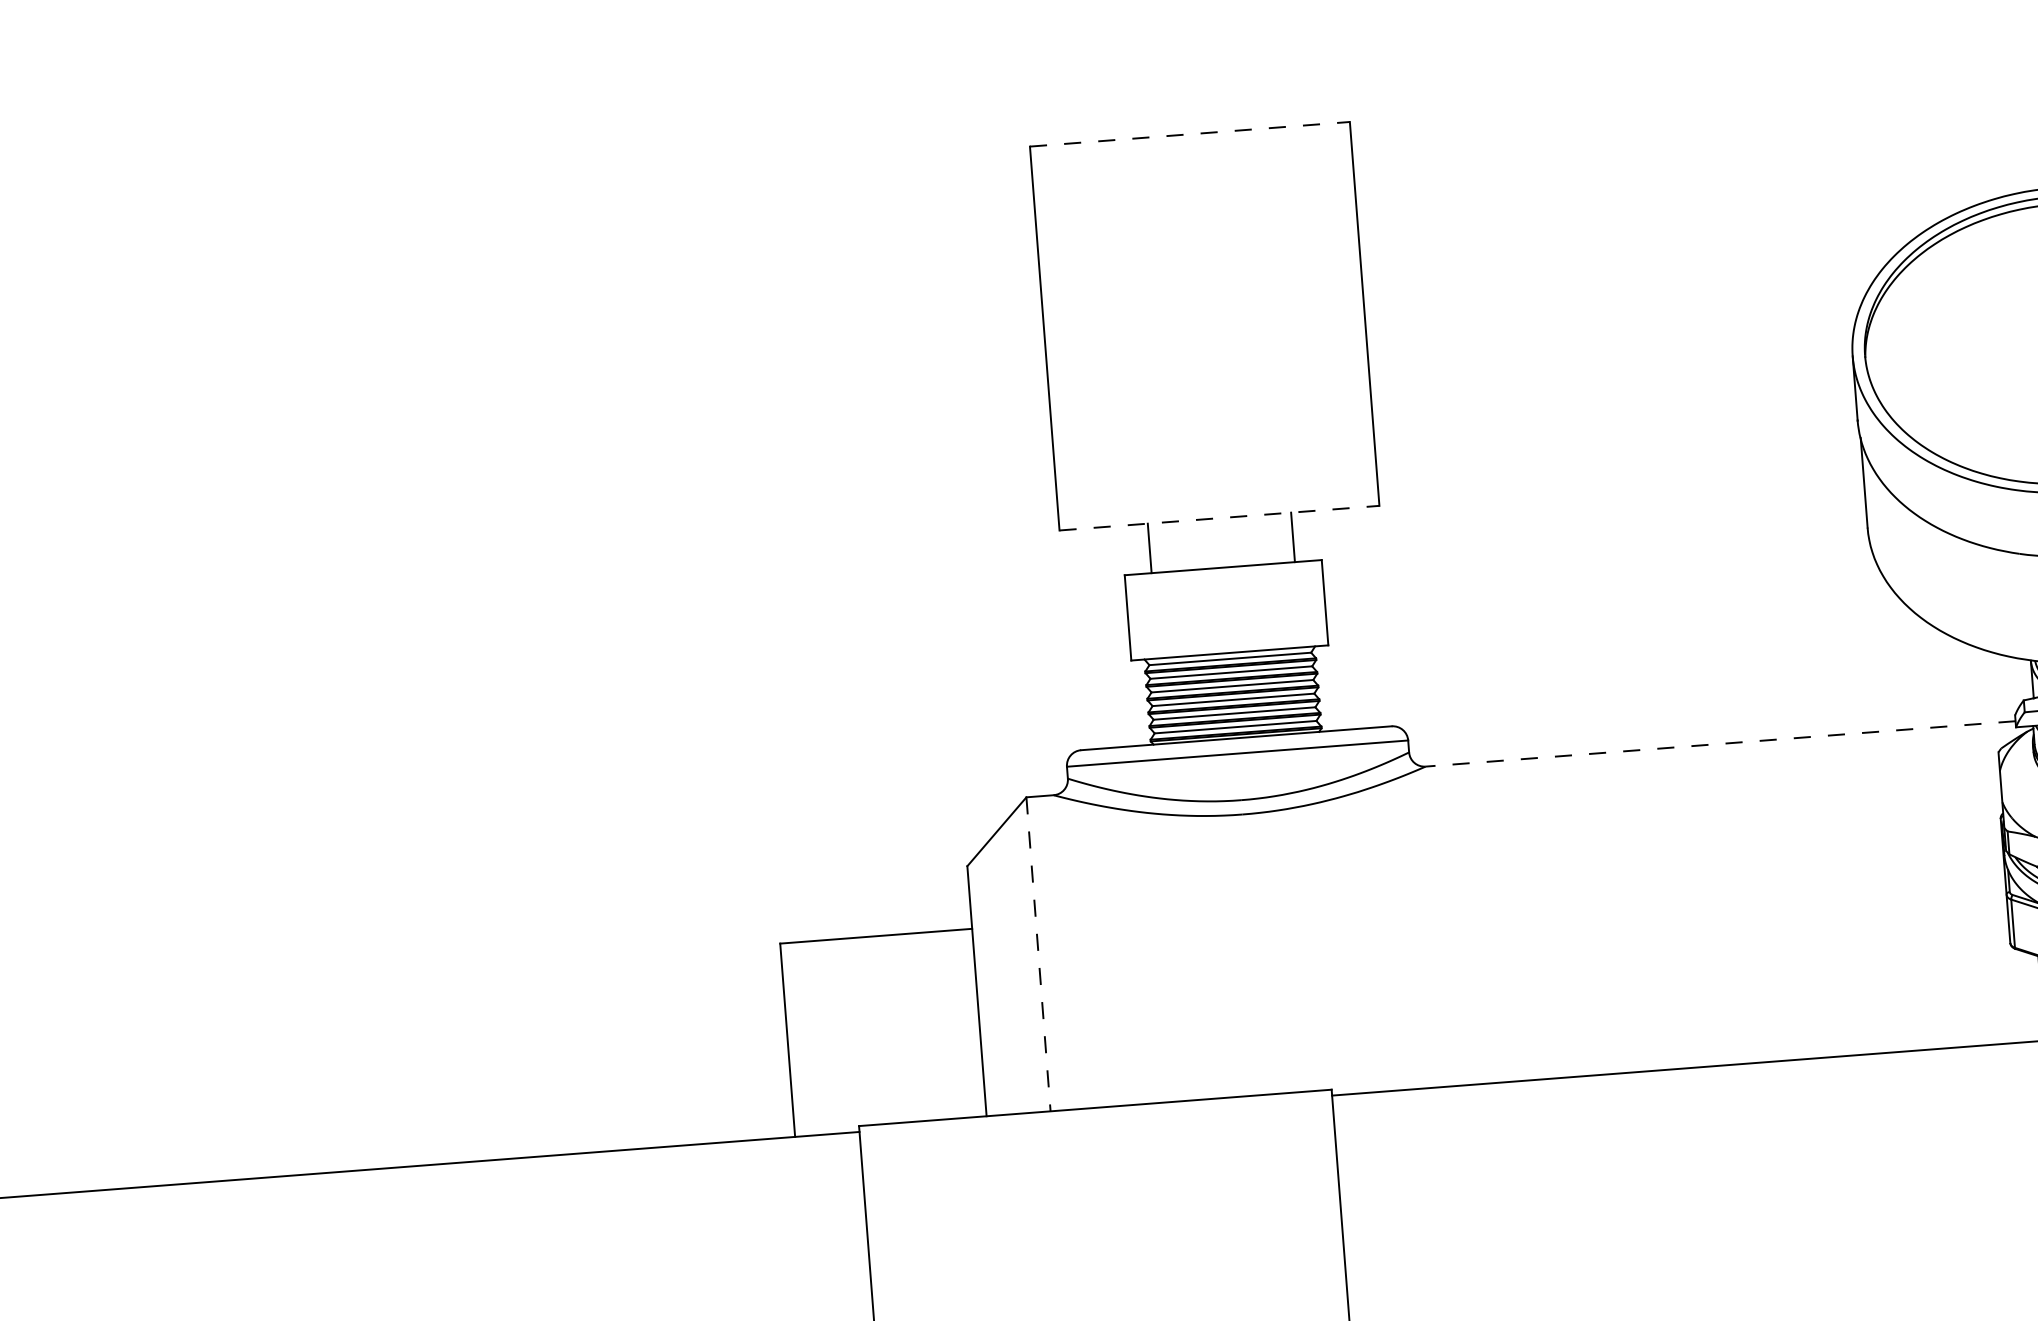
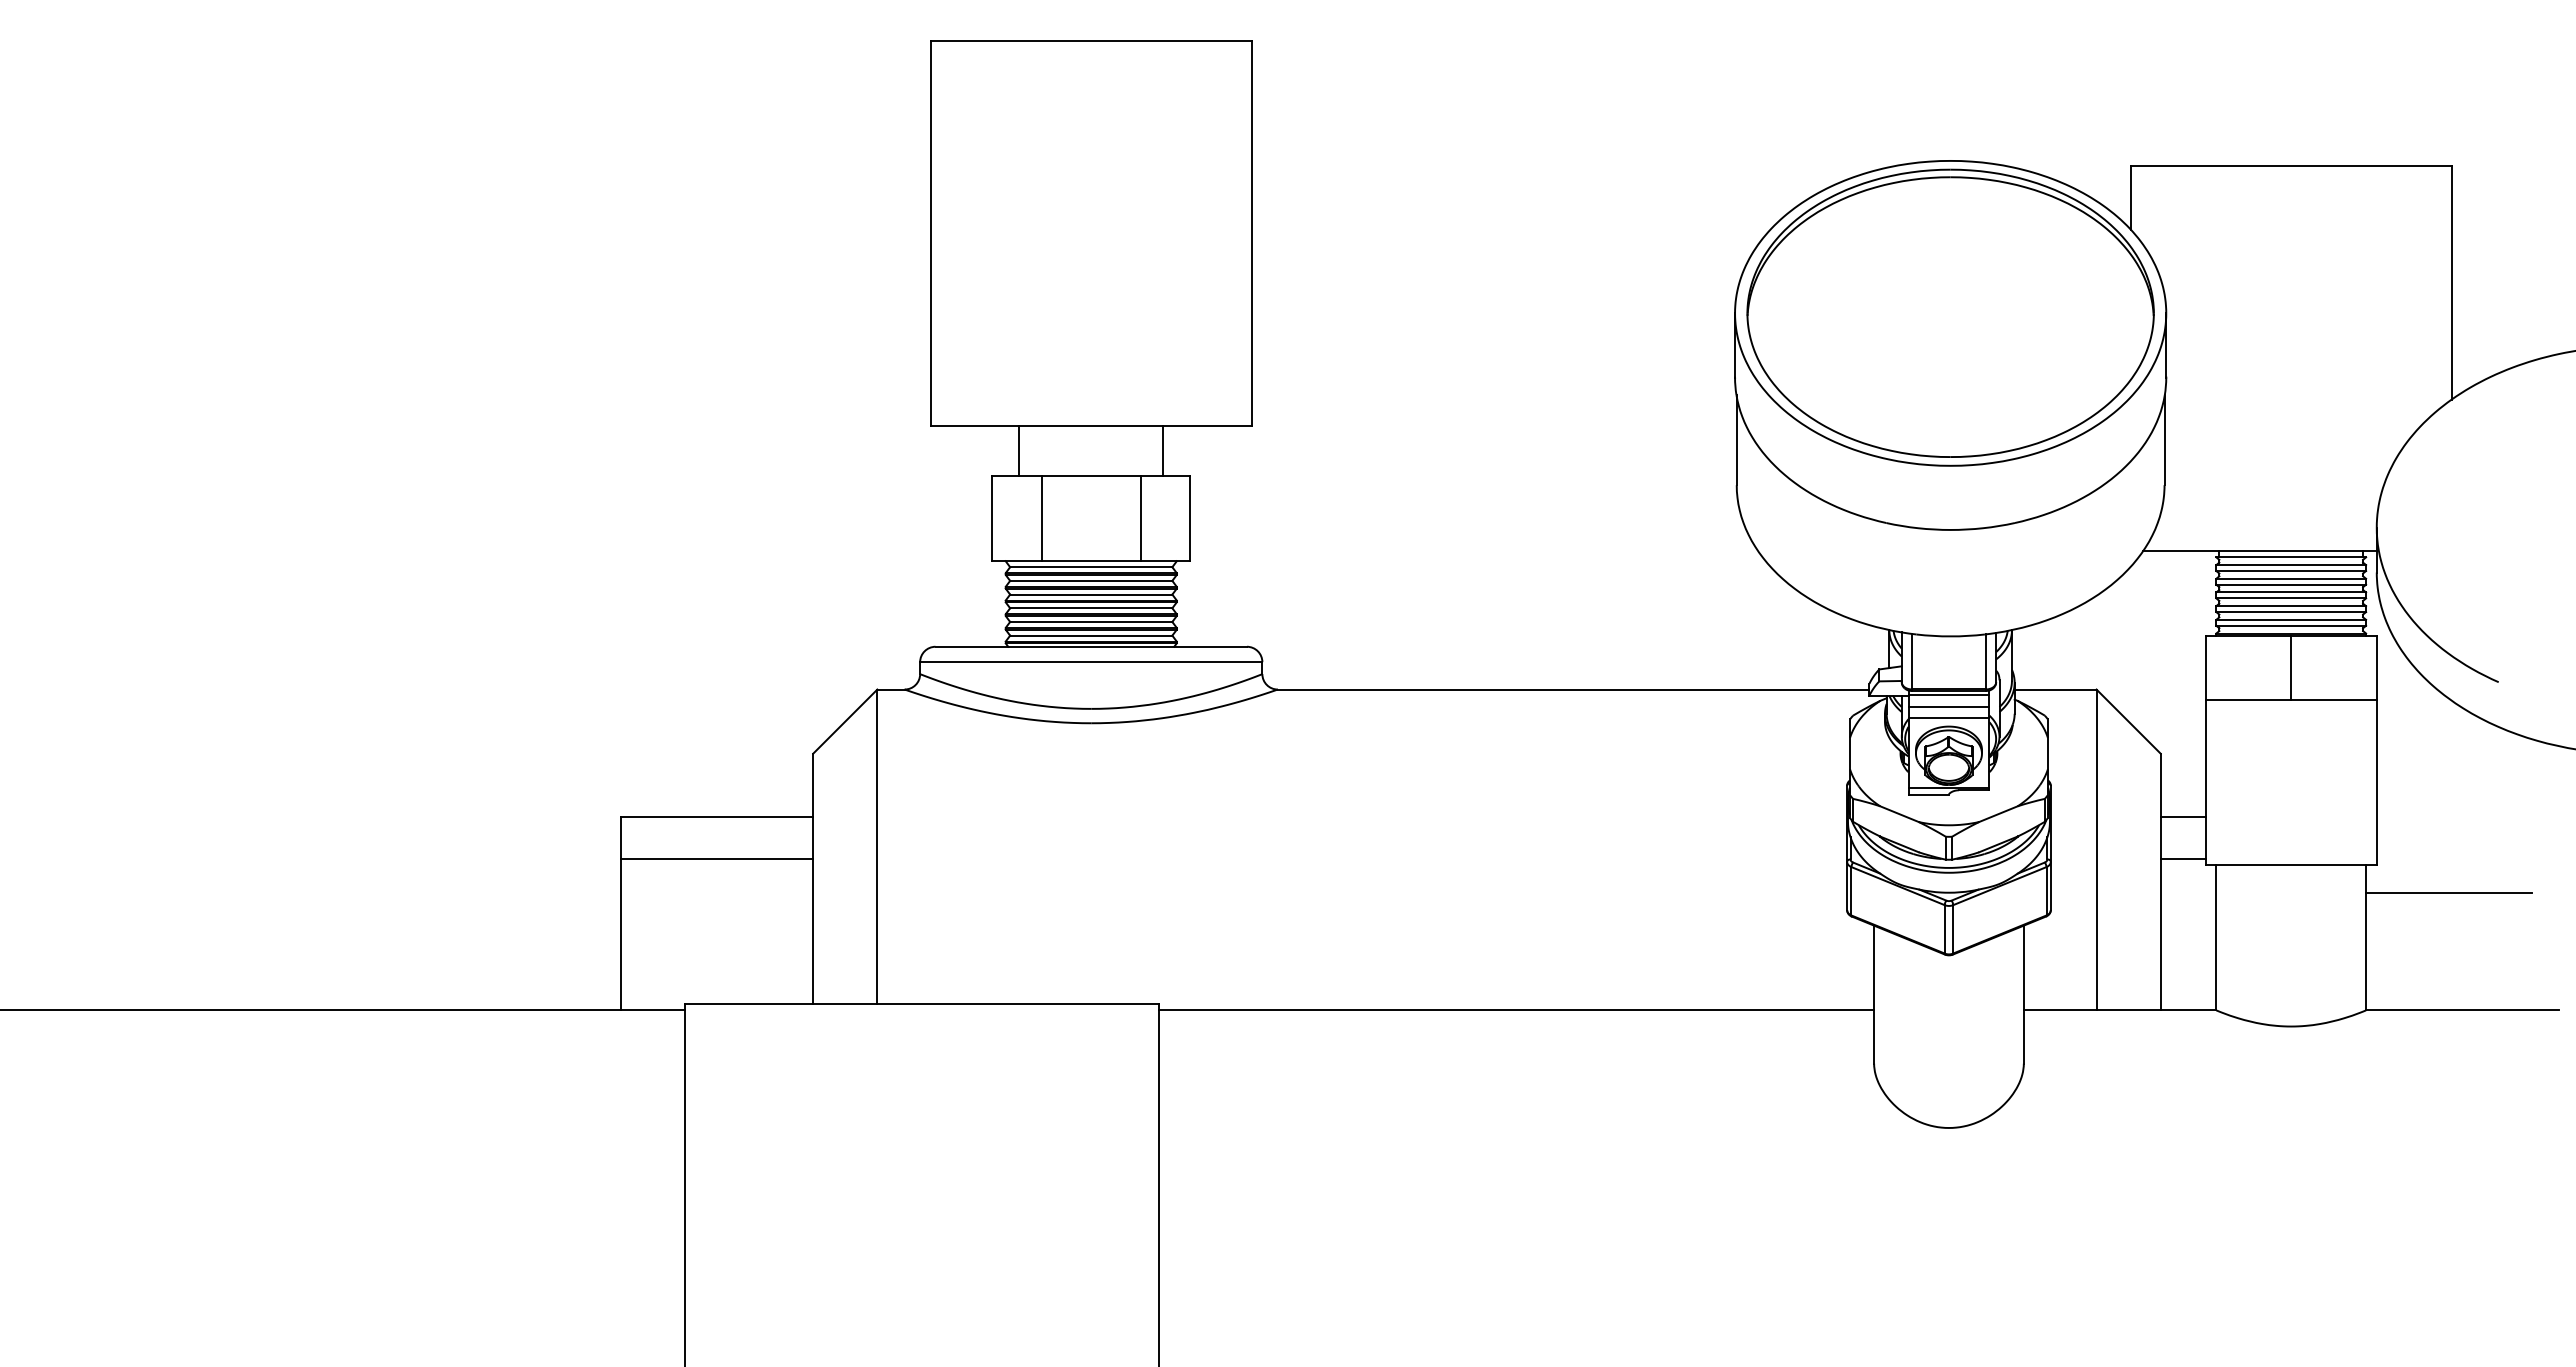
line: (1190, 134) -> (1091, 41), dashed -> solid
line: (1219, 518) -> (1091, 426), dashed -> solid
line: (1275, 606) -> (1140, 518), added
line: (1176, 614) -> (1041, 518), added
line: (1720, 743) -> (1573, 689), dashed -> solid
line: (1038, 954) -> (877, 847), dashed -> solid
line: (879, 979) -> (716, 859), added

